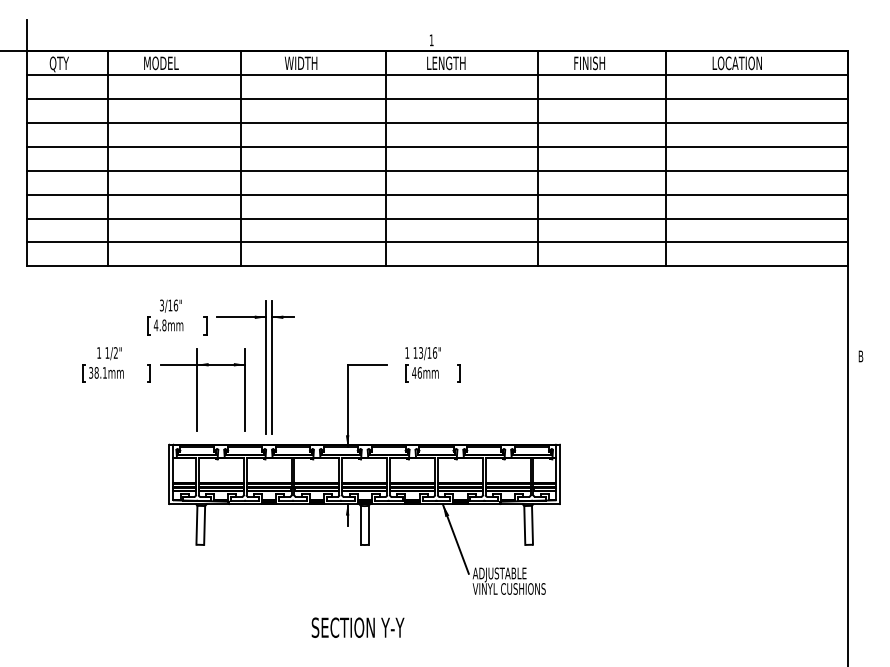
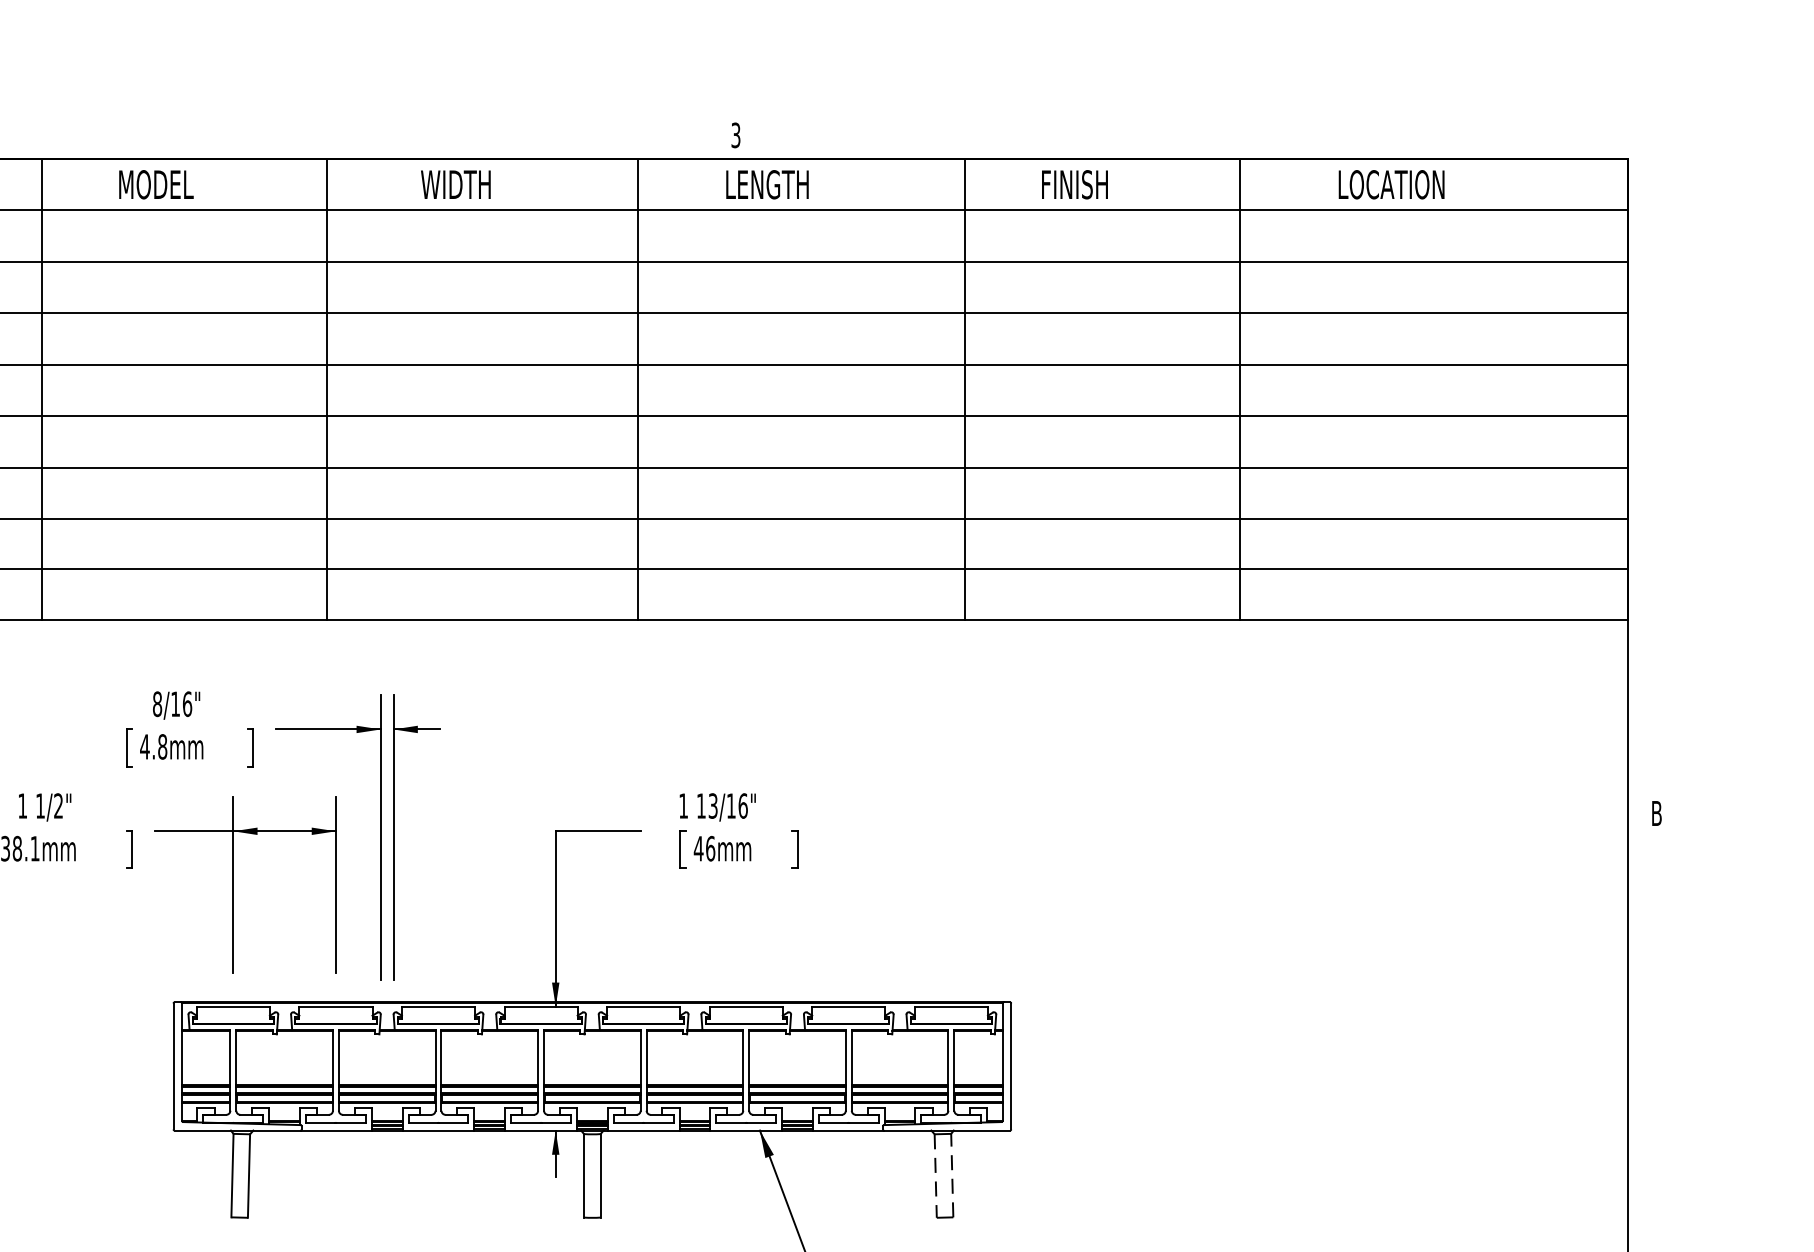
text: (431, 40) -> (735, 135), 1 -> 3
text: (161, 305) -> (156, 704), 3/16" -> 8/16"
line: (532, 524) -> (952, 1173), solid -> dashed
line: (524, 525) -> (935, 1176), solid -> dashed

